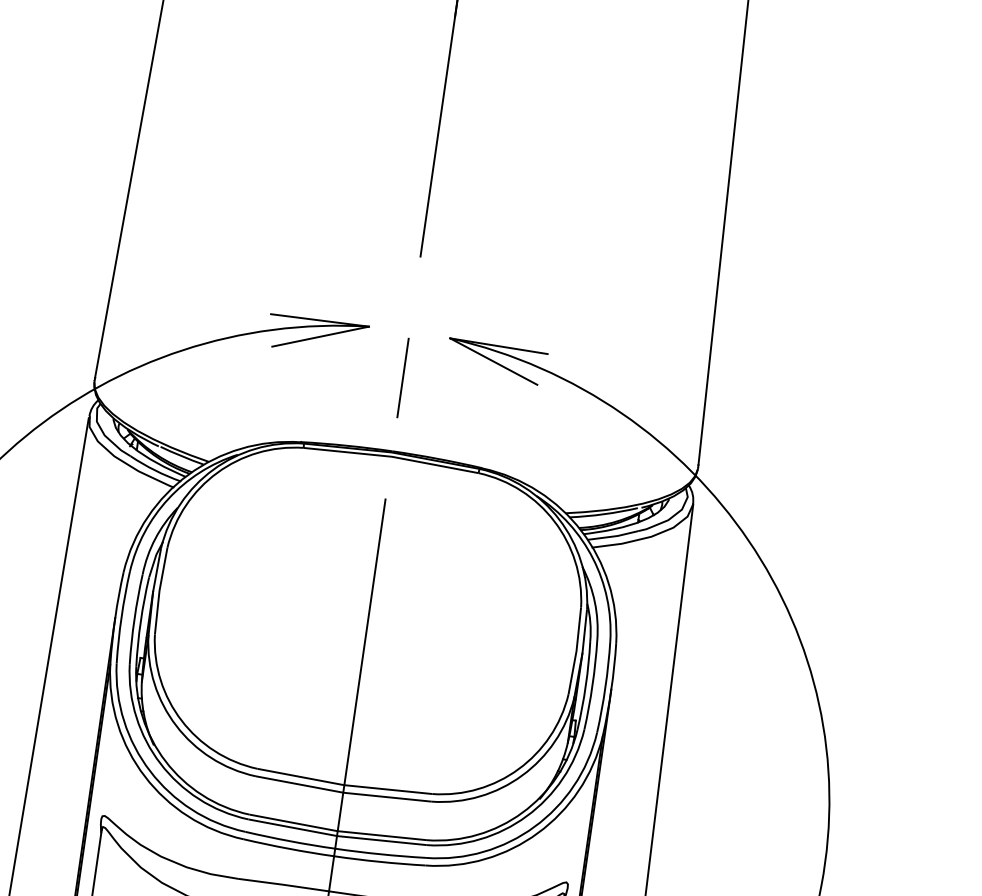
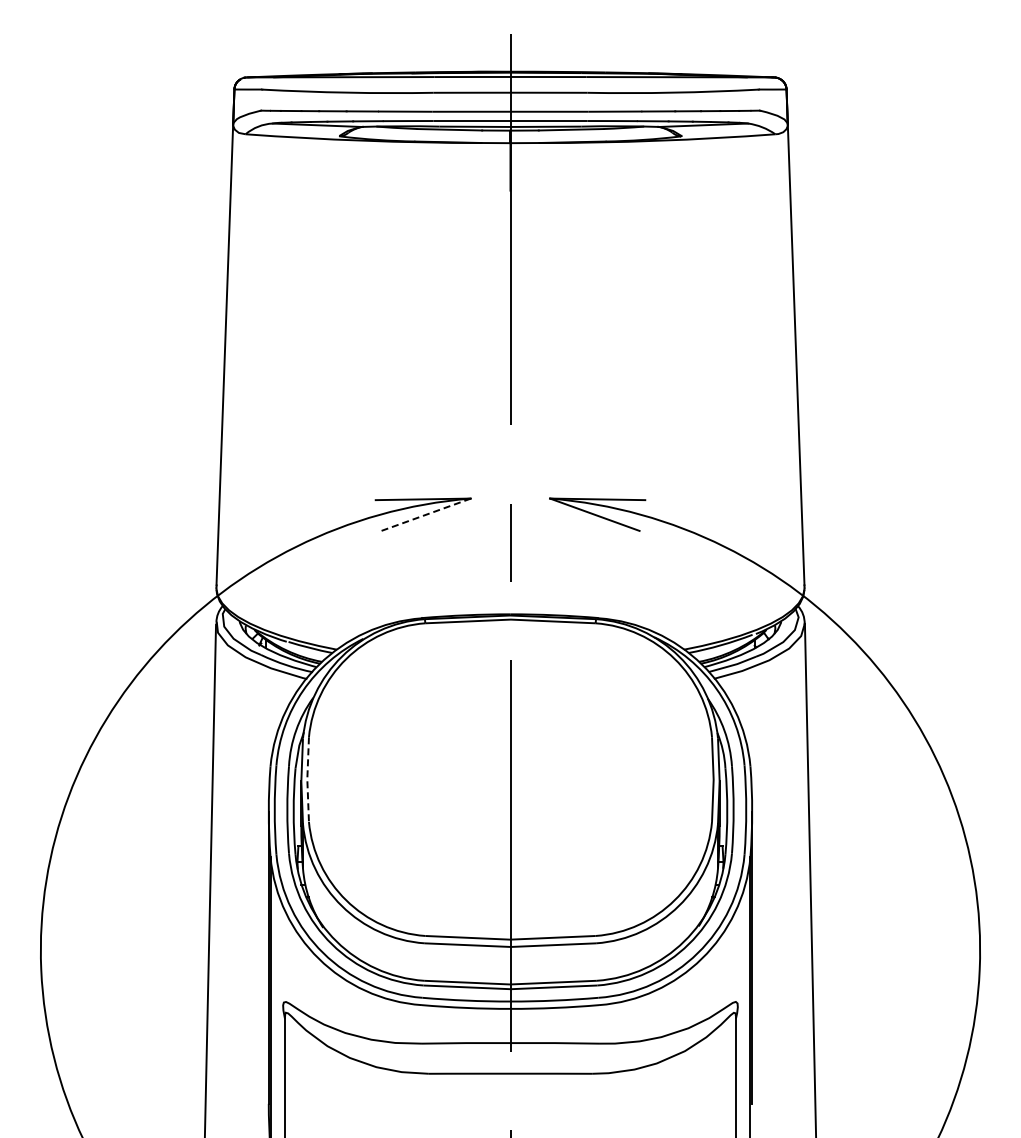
line: (321, 336) -> (426, 514), solid -> dashed
line: (159, 590) -> (307, 779), solid -> dashed

